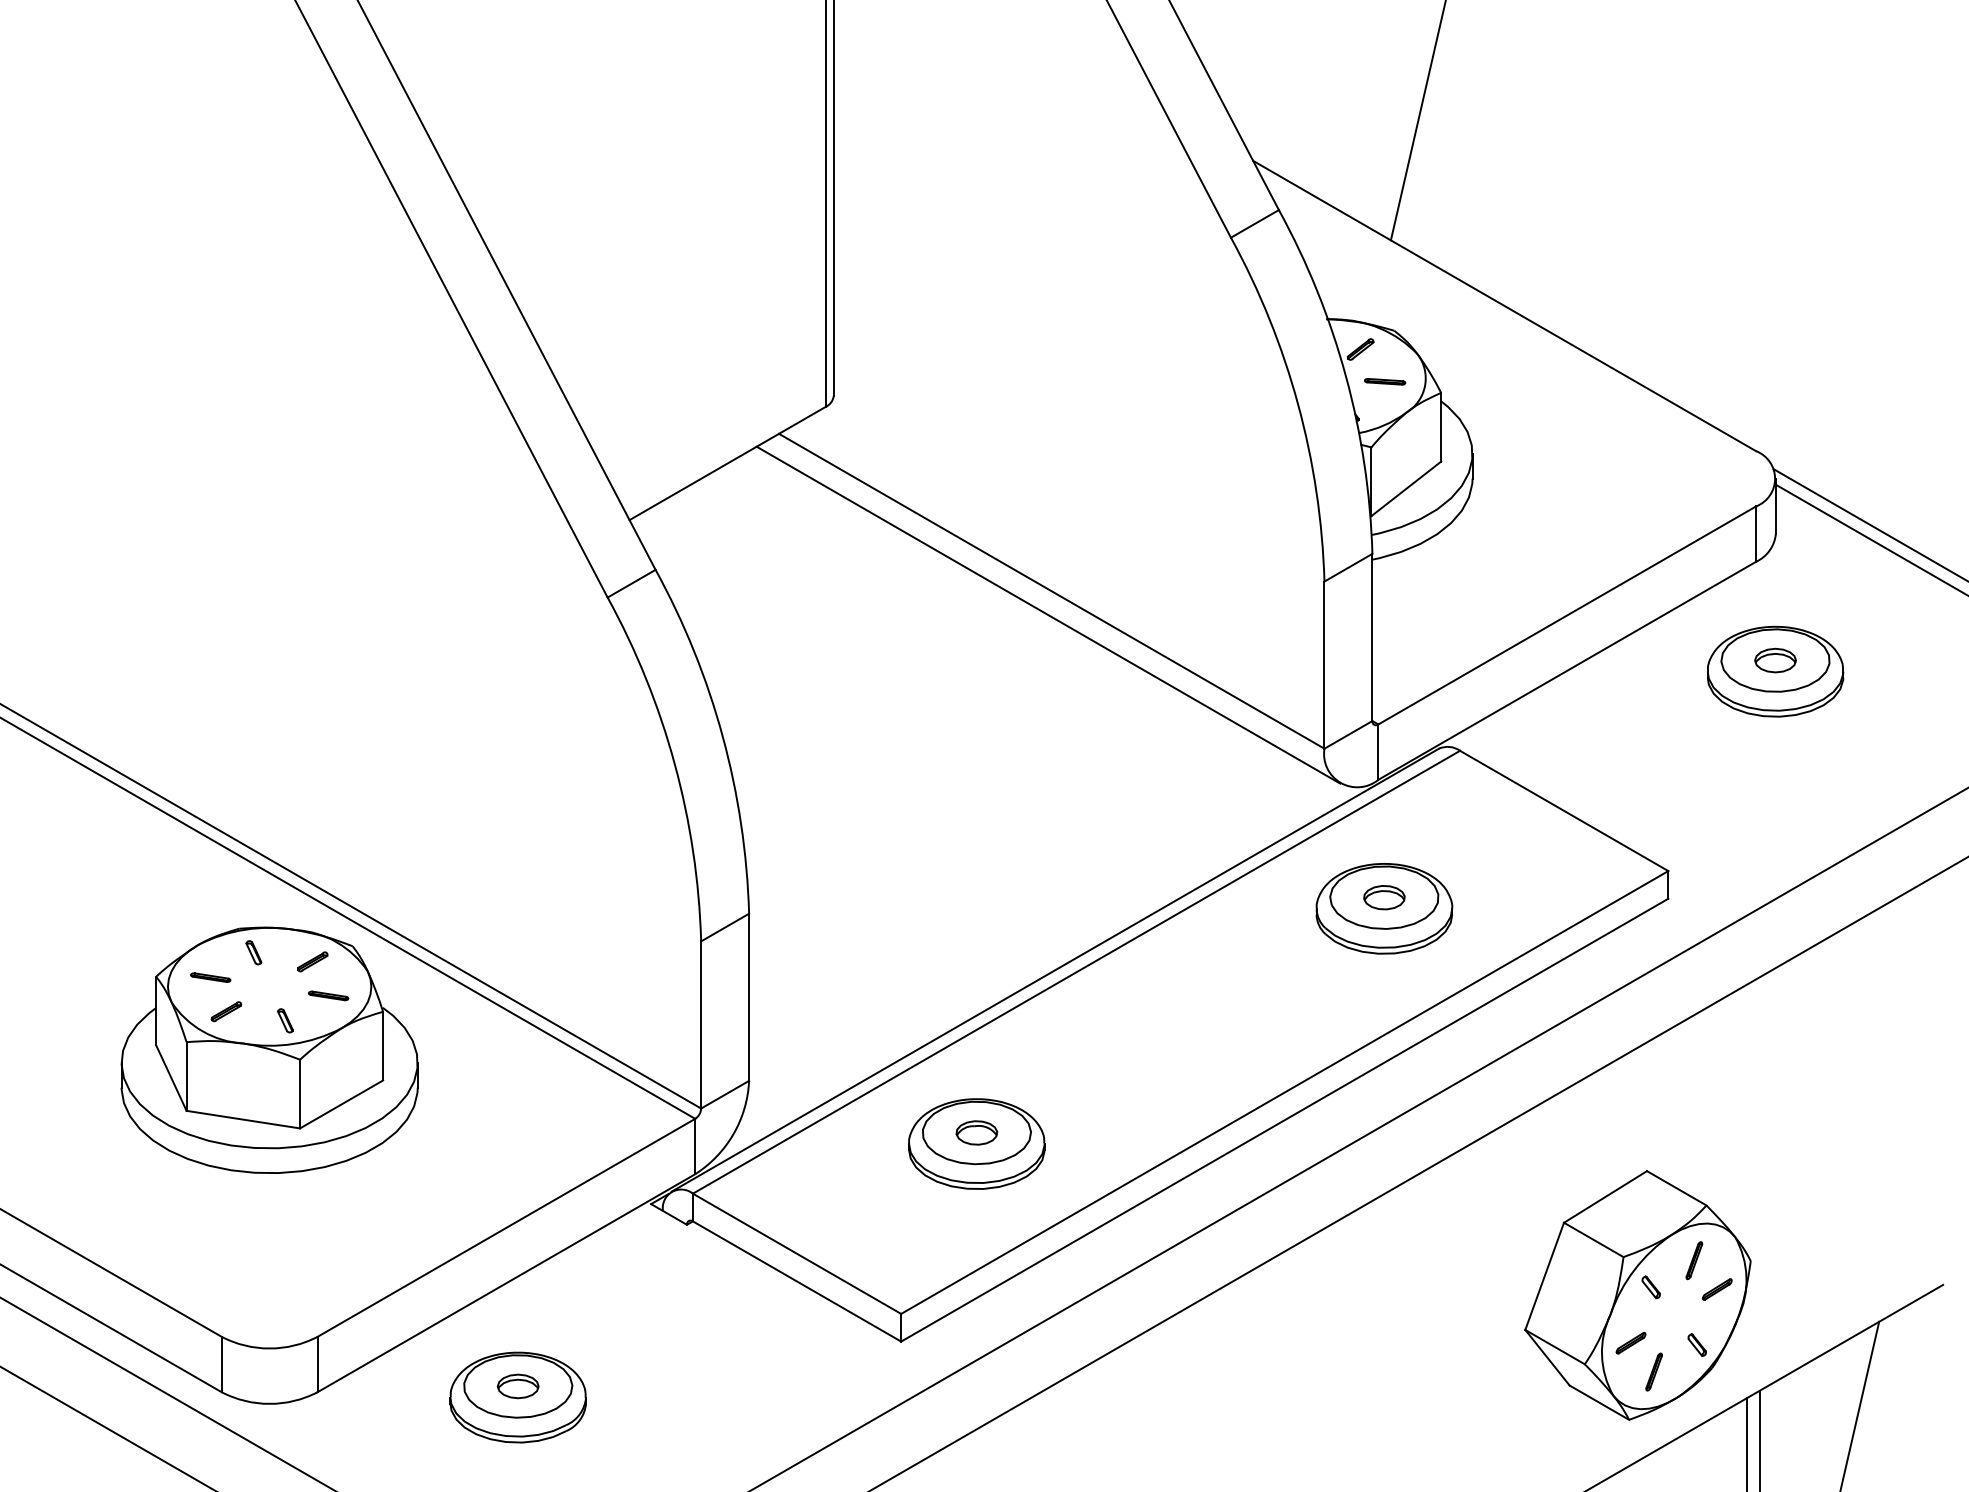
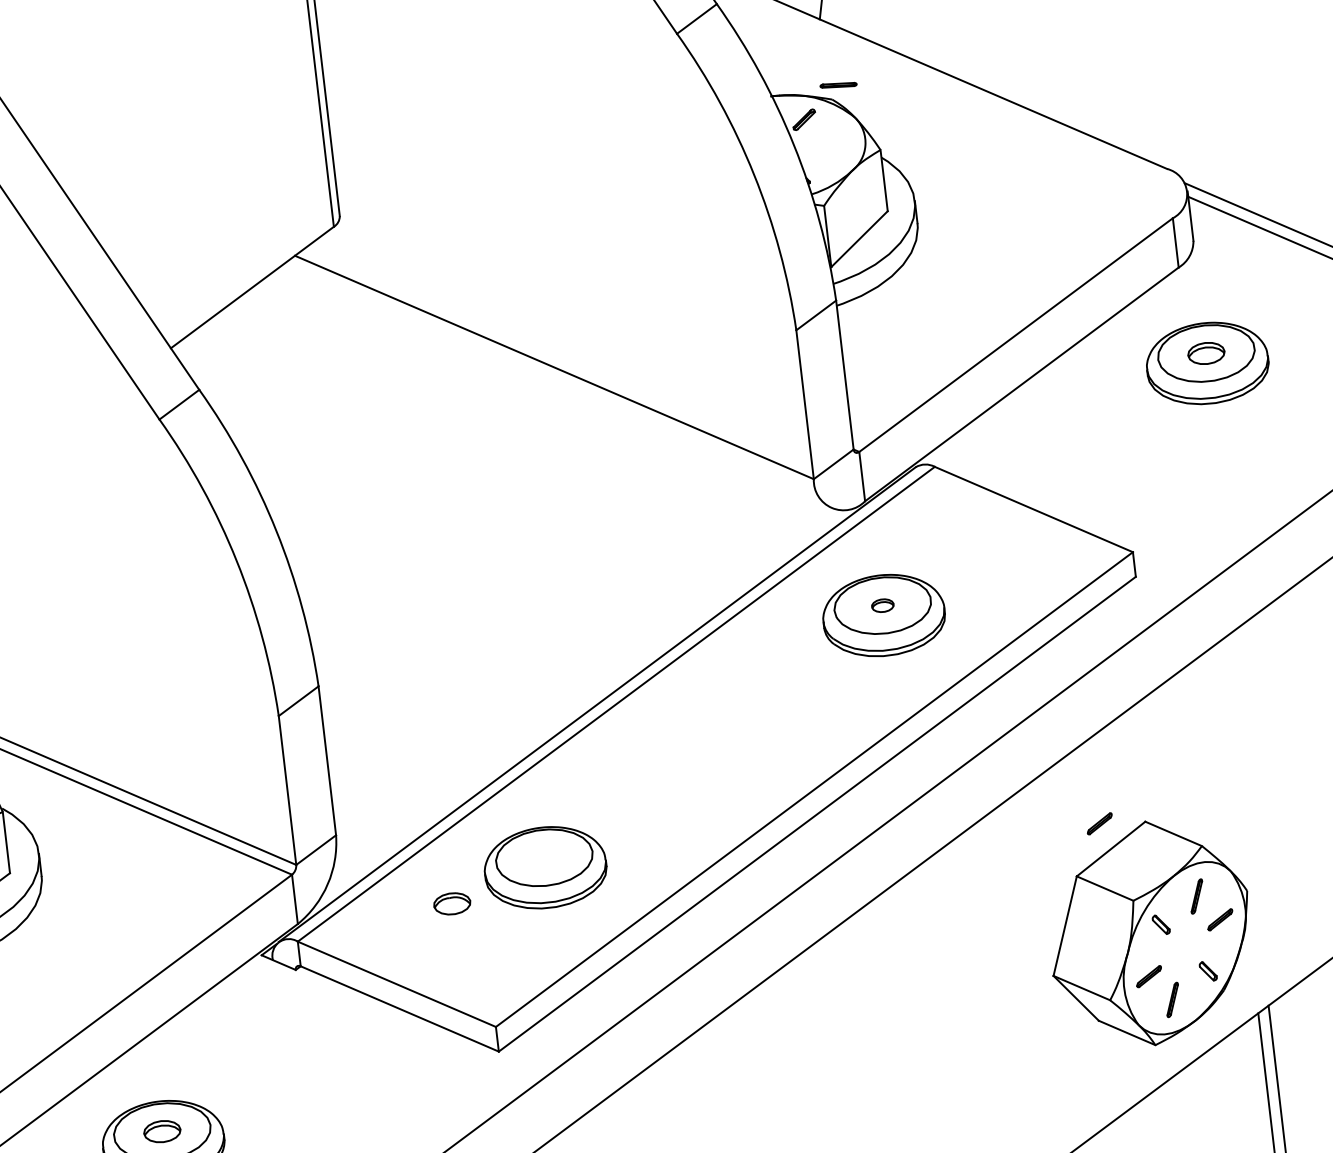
part: (1385, 381) -> (838, 85), moved
line: (1048, 614) -> (553, 388), removed
part: (1384, 897) -> (882, 605), size x0.6
part: (976, 1132) -> (451, 903), moved
part: (1596, 1167) -> (1099, 823), added

